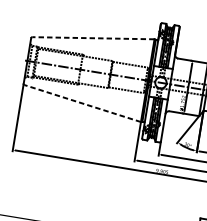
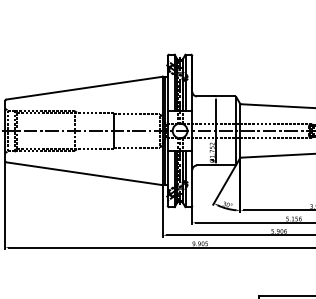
line: (93, 38) -> (84, 88), dashed -> solid
line: (82, 103) -> (84, 173), dashed -> solid

